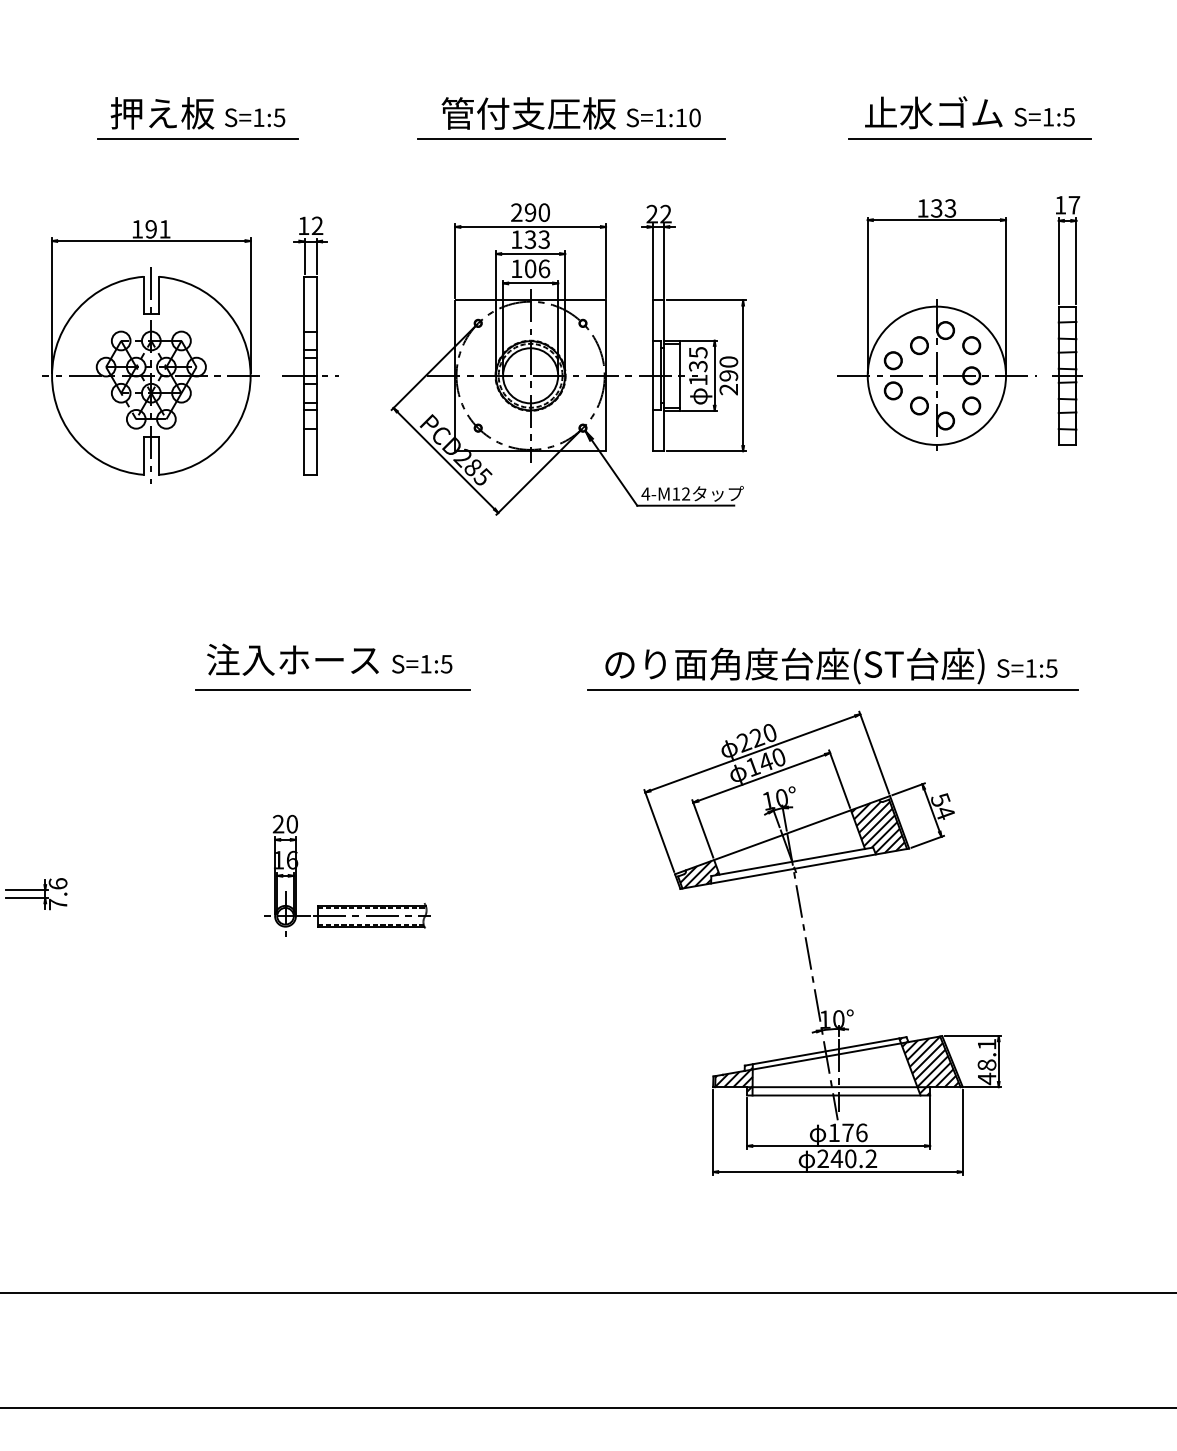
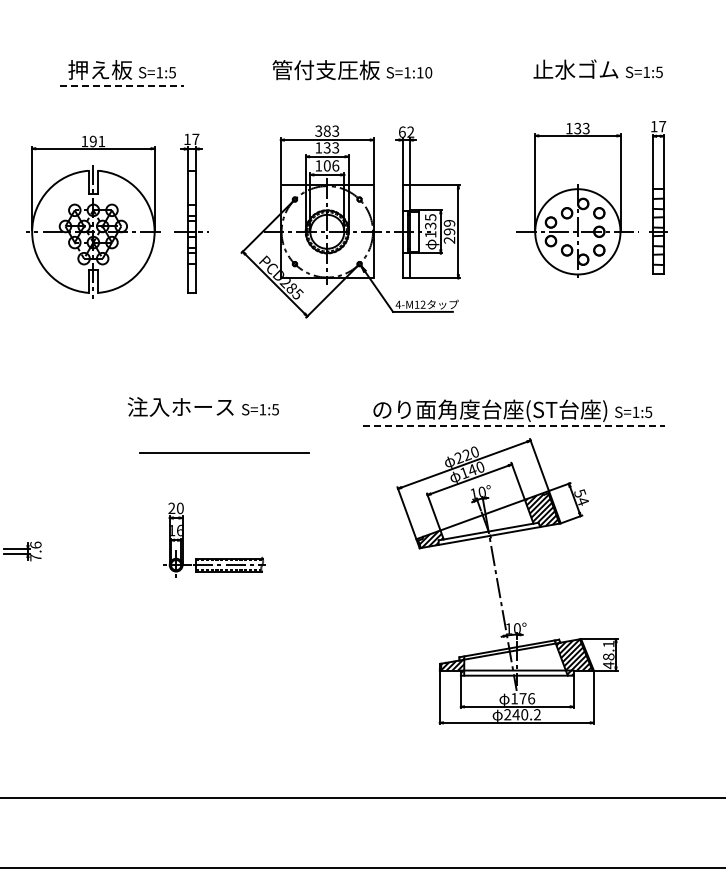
line: (198, 140) -> (122, 86), solid -> dashed
line: (571, 140) -> (352, 86), removed
line: (968, 140) -> (597, 86), removed
text: (530, 211) -> (327, 130), 290 -> 383
text: (650, 213) -> (401, 131), 22 -> 62
text: (316, 224) -> (195, 138), 12 -> 17
text: (728, 360) -> (449, 222), 290 -> 299
line: (333, 689) -> (224, 452), moved
line: (832, 689) -> (513, 425), solid -> dashed

